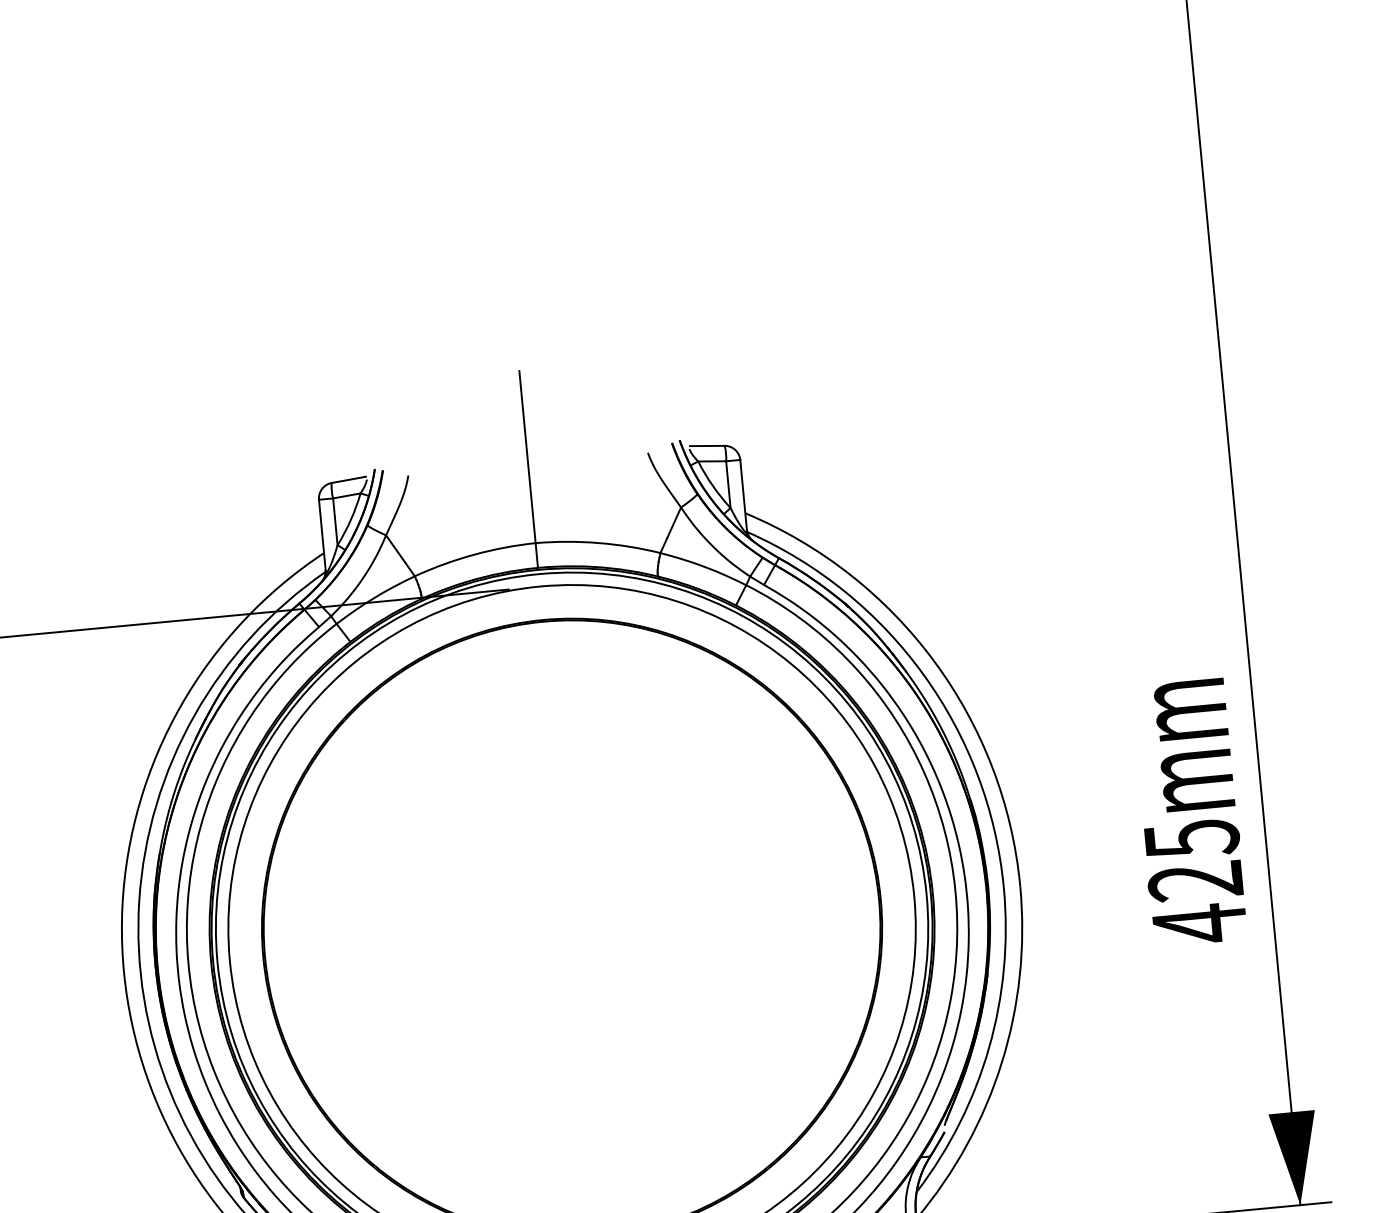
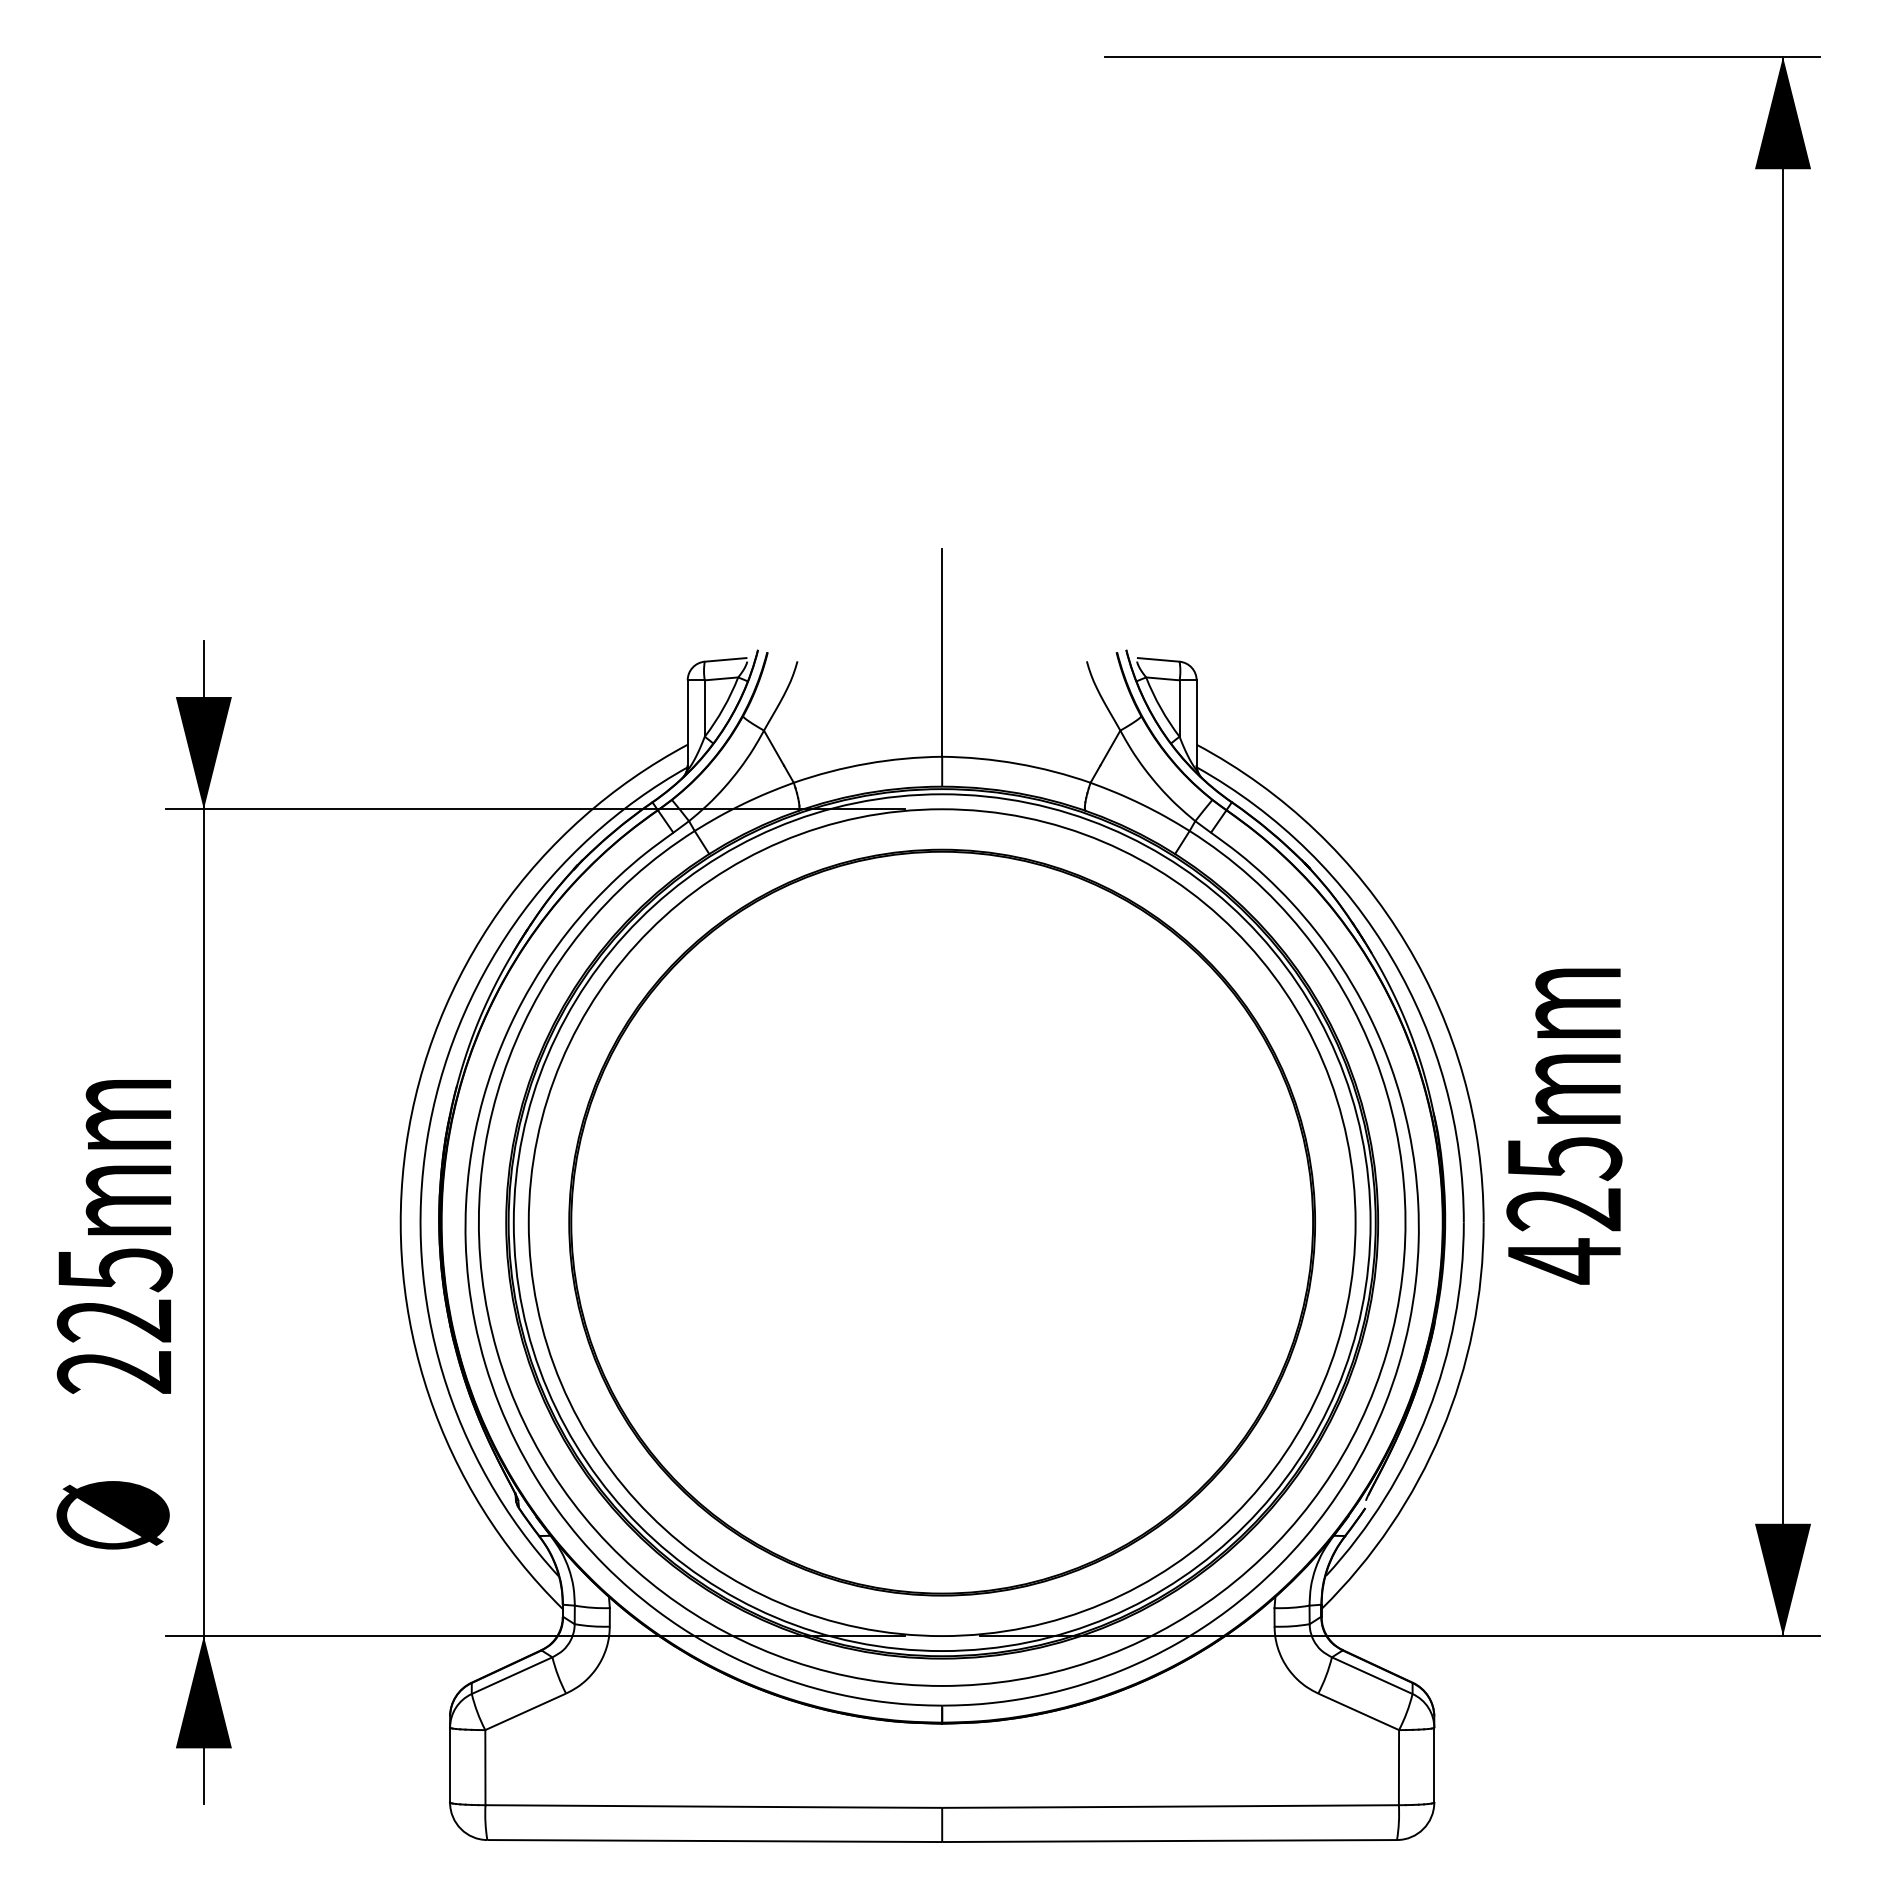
text: (1189, 812) -> (1564, 1126), moved

